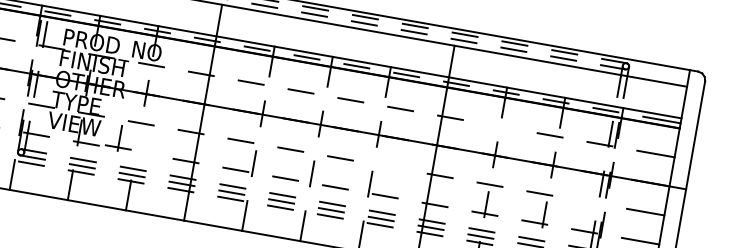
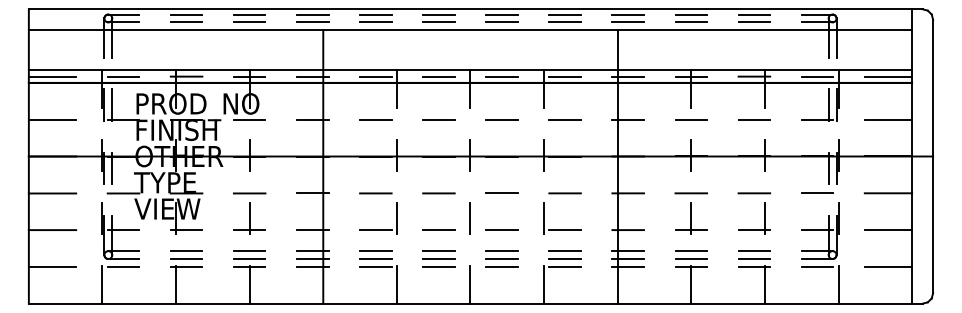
line: (500, 126) -> (691, 119), added
part: (119, 138) -> (249, 218), moved
line: (389, 167) -> (564, 193), added
line: (589, 202) -> (817, 193), added

